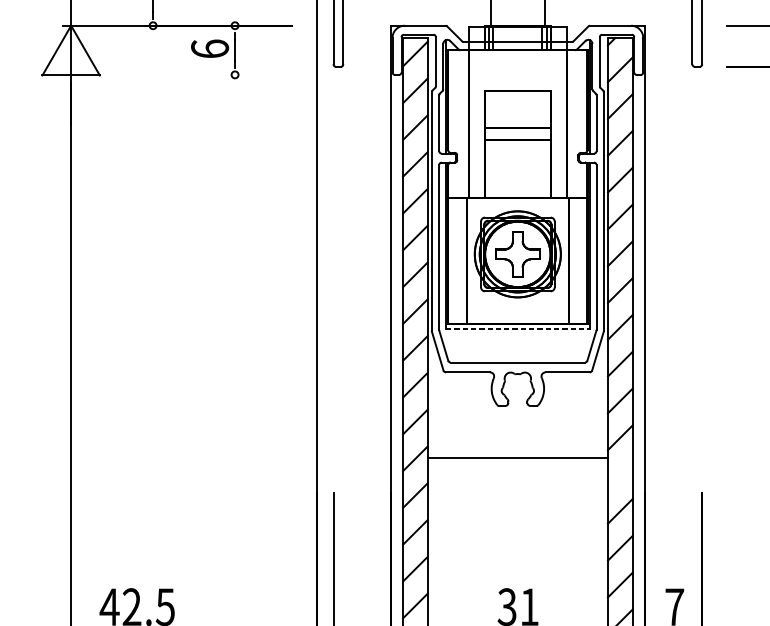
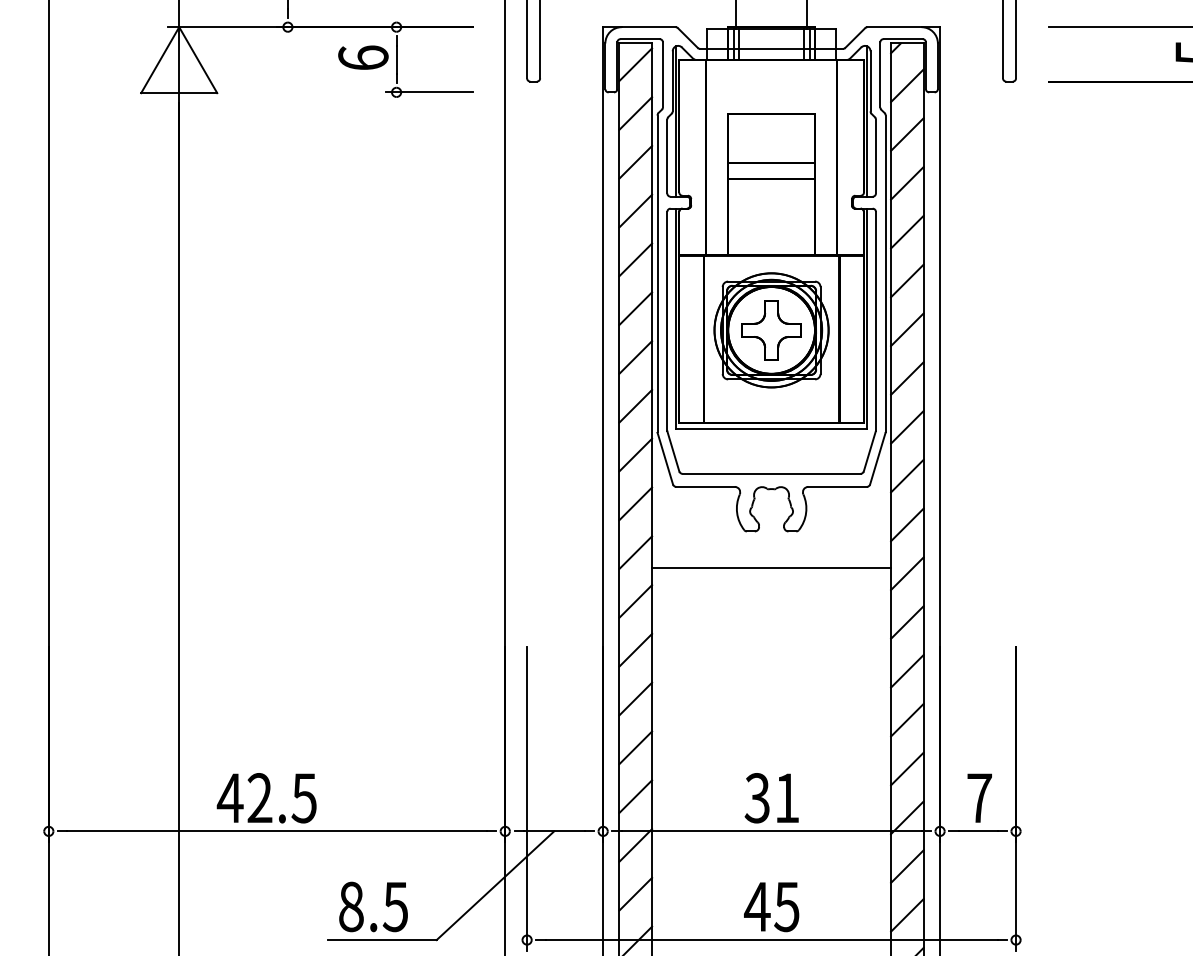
line: (259, 74) -> (428, 92), added
line: (518, 329) -> (772, 429), dashed -> solid
line: (517, 458) -> (771, 568), moved
line: (620, 474) -> (907, 622), added

